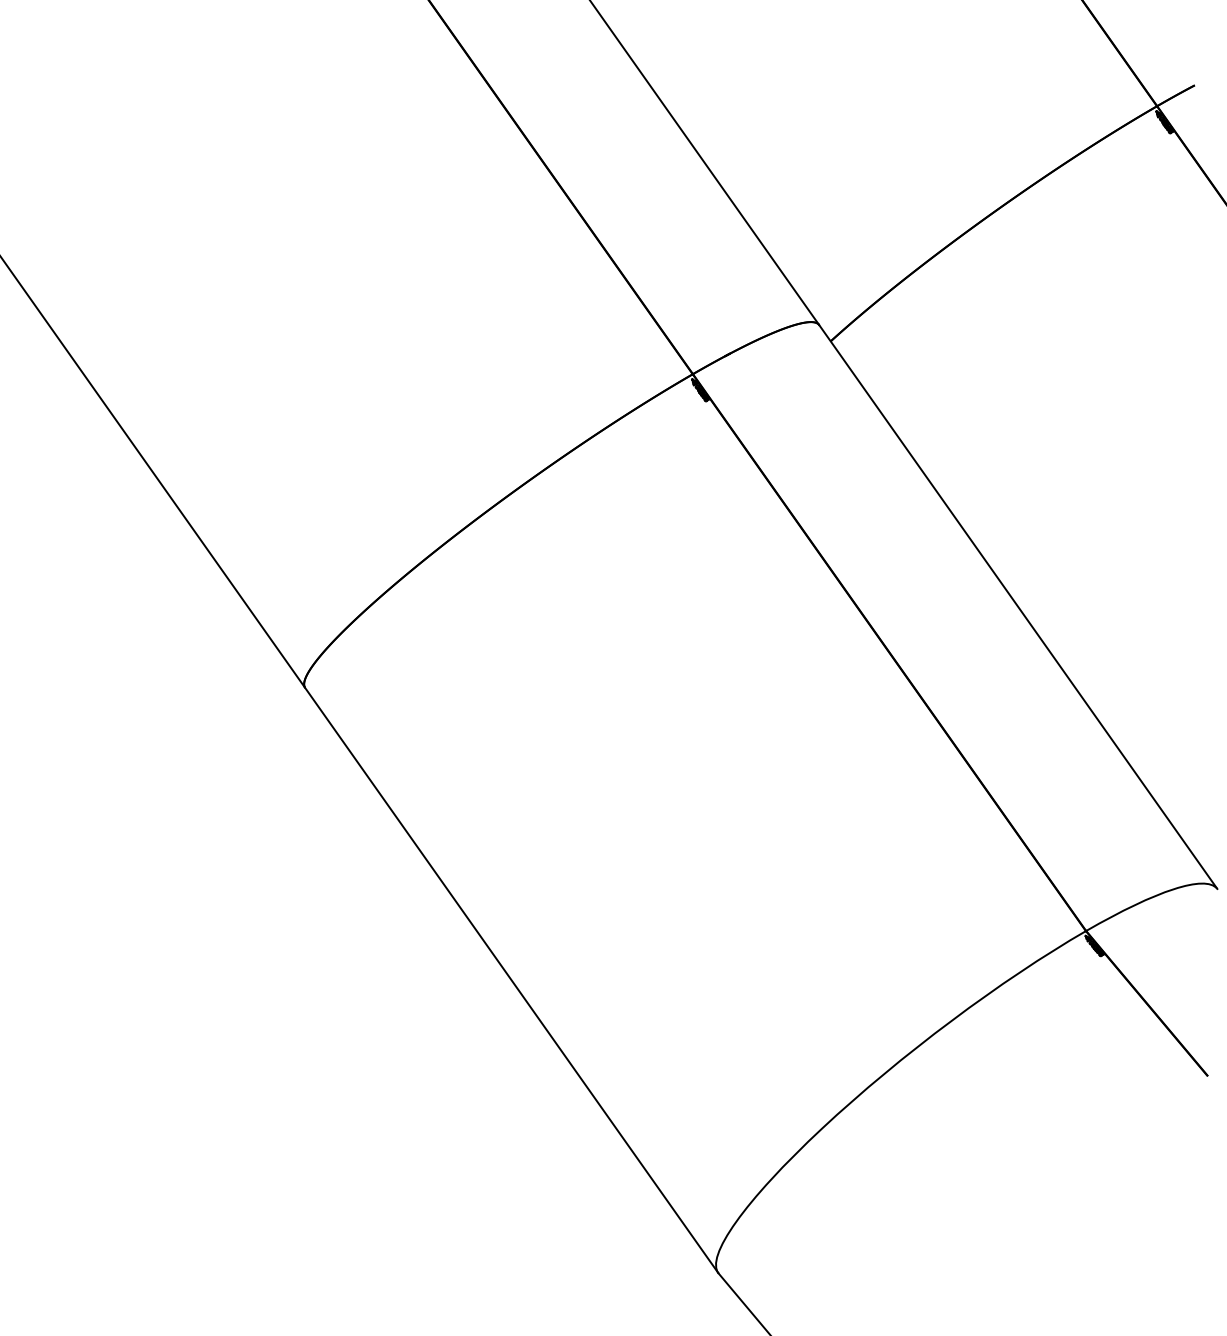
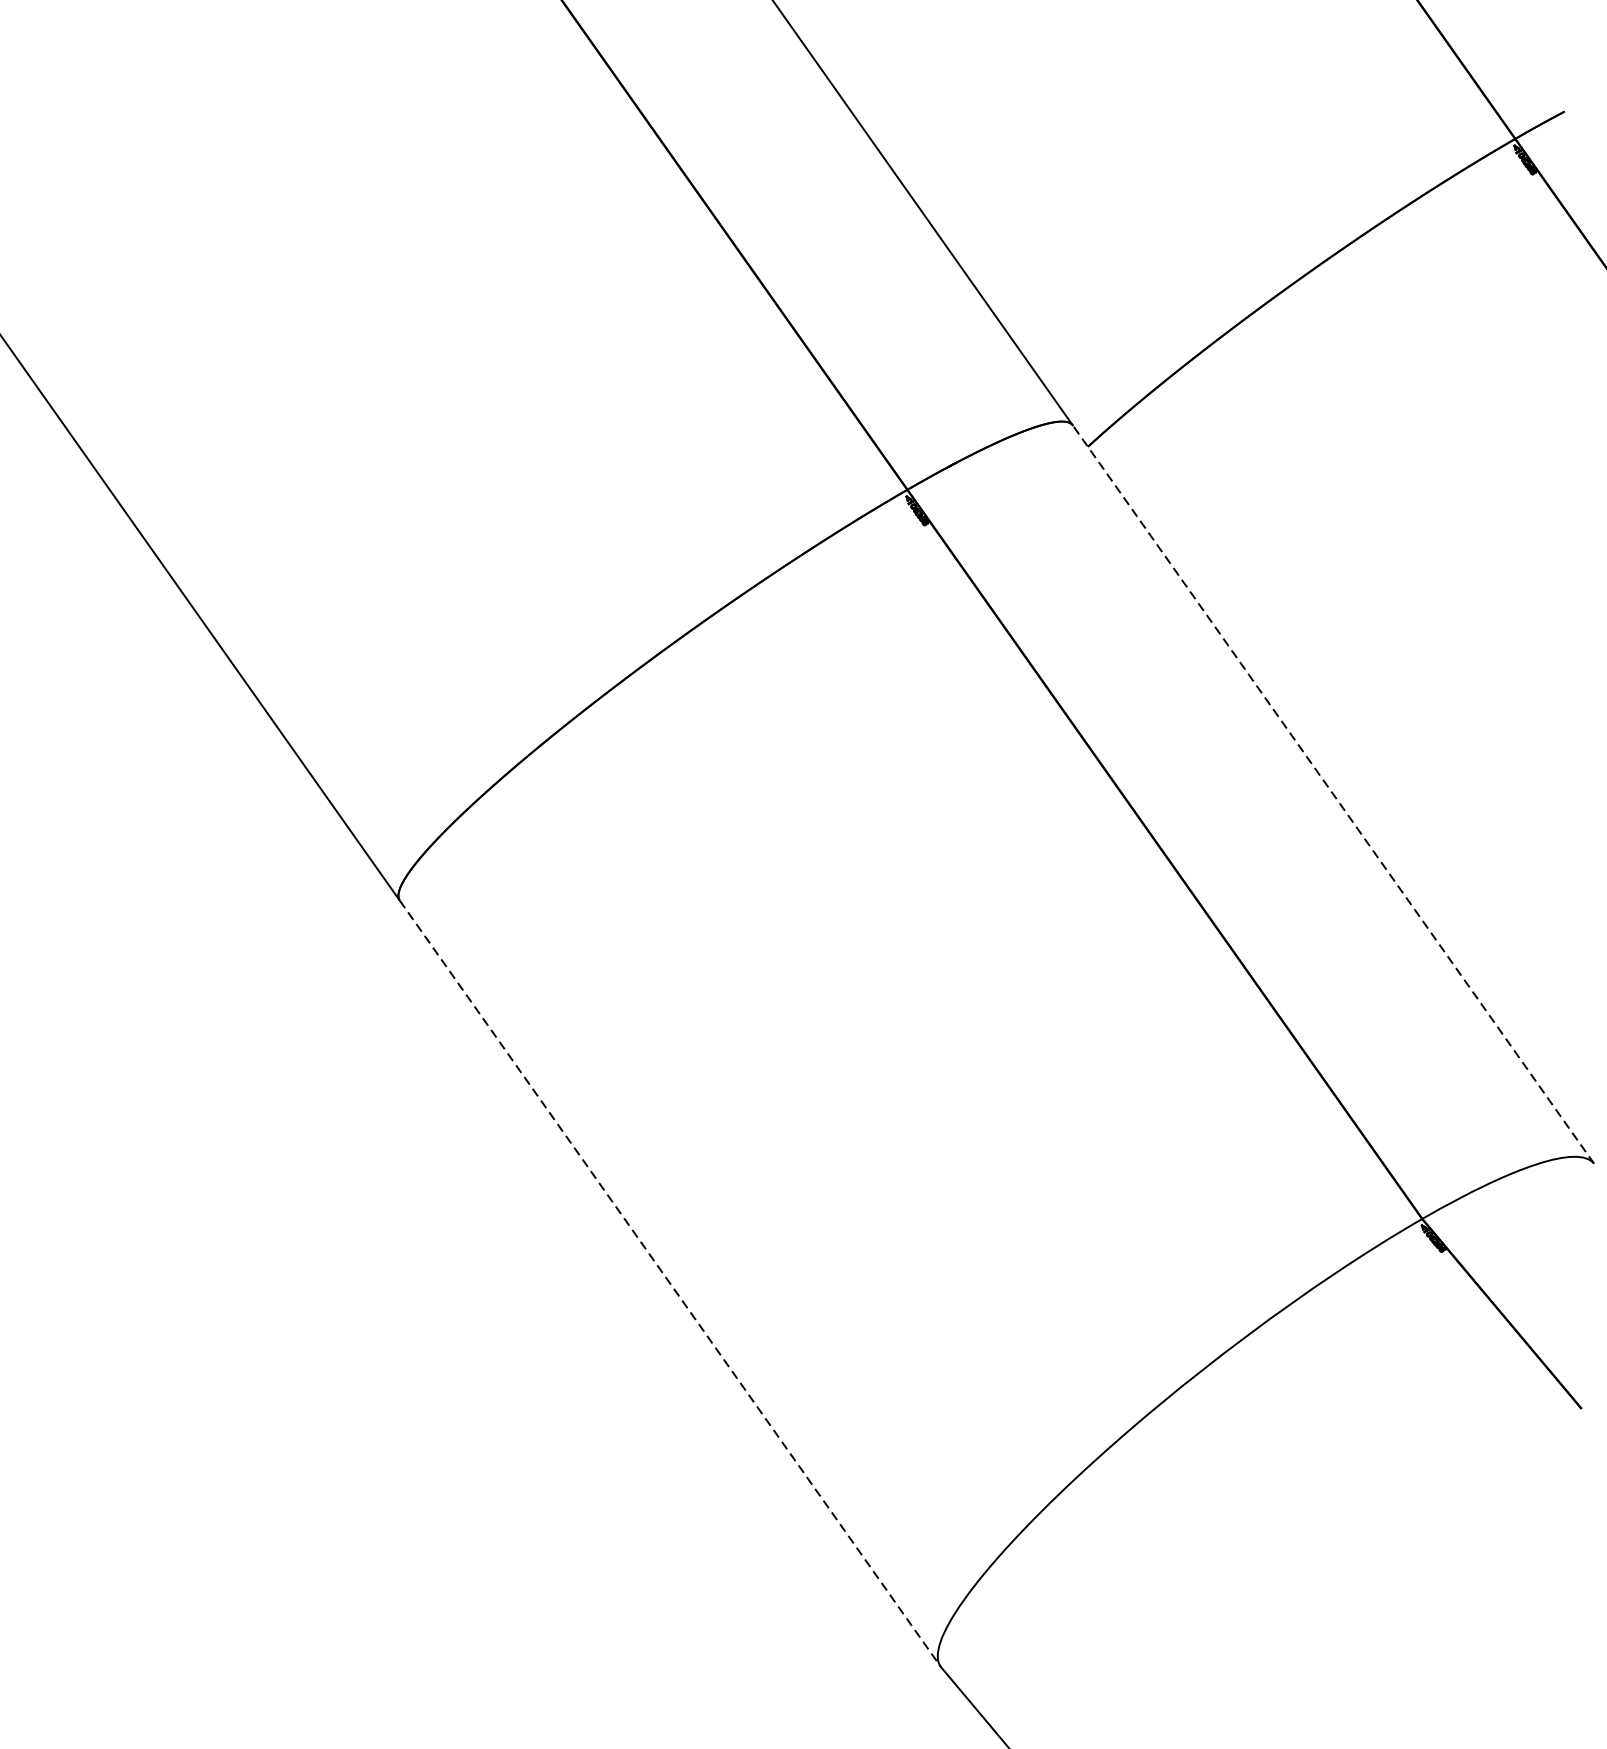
line: (1017, 606) -> (1332, 793), solid -> dashed
line: (512, 980) -> (671, 1283), solid -> dashed

